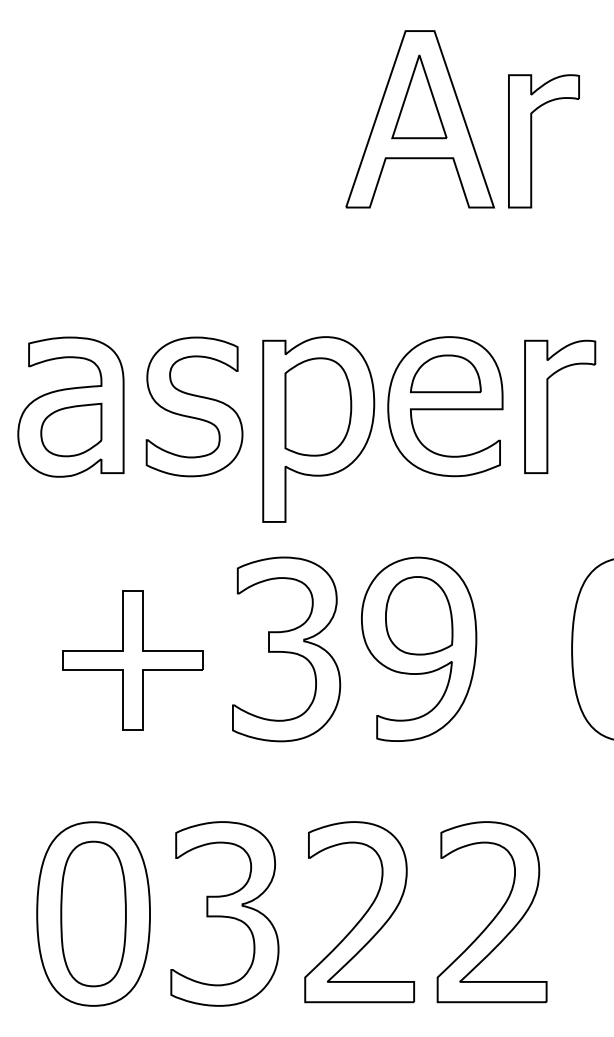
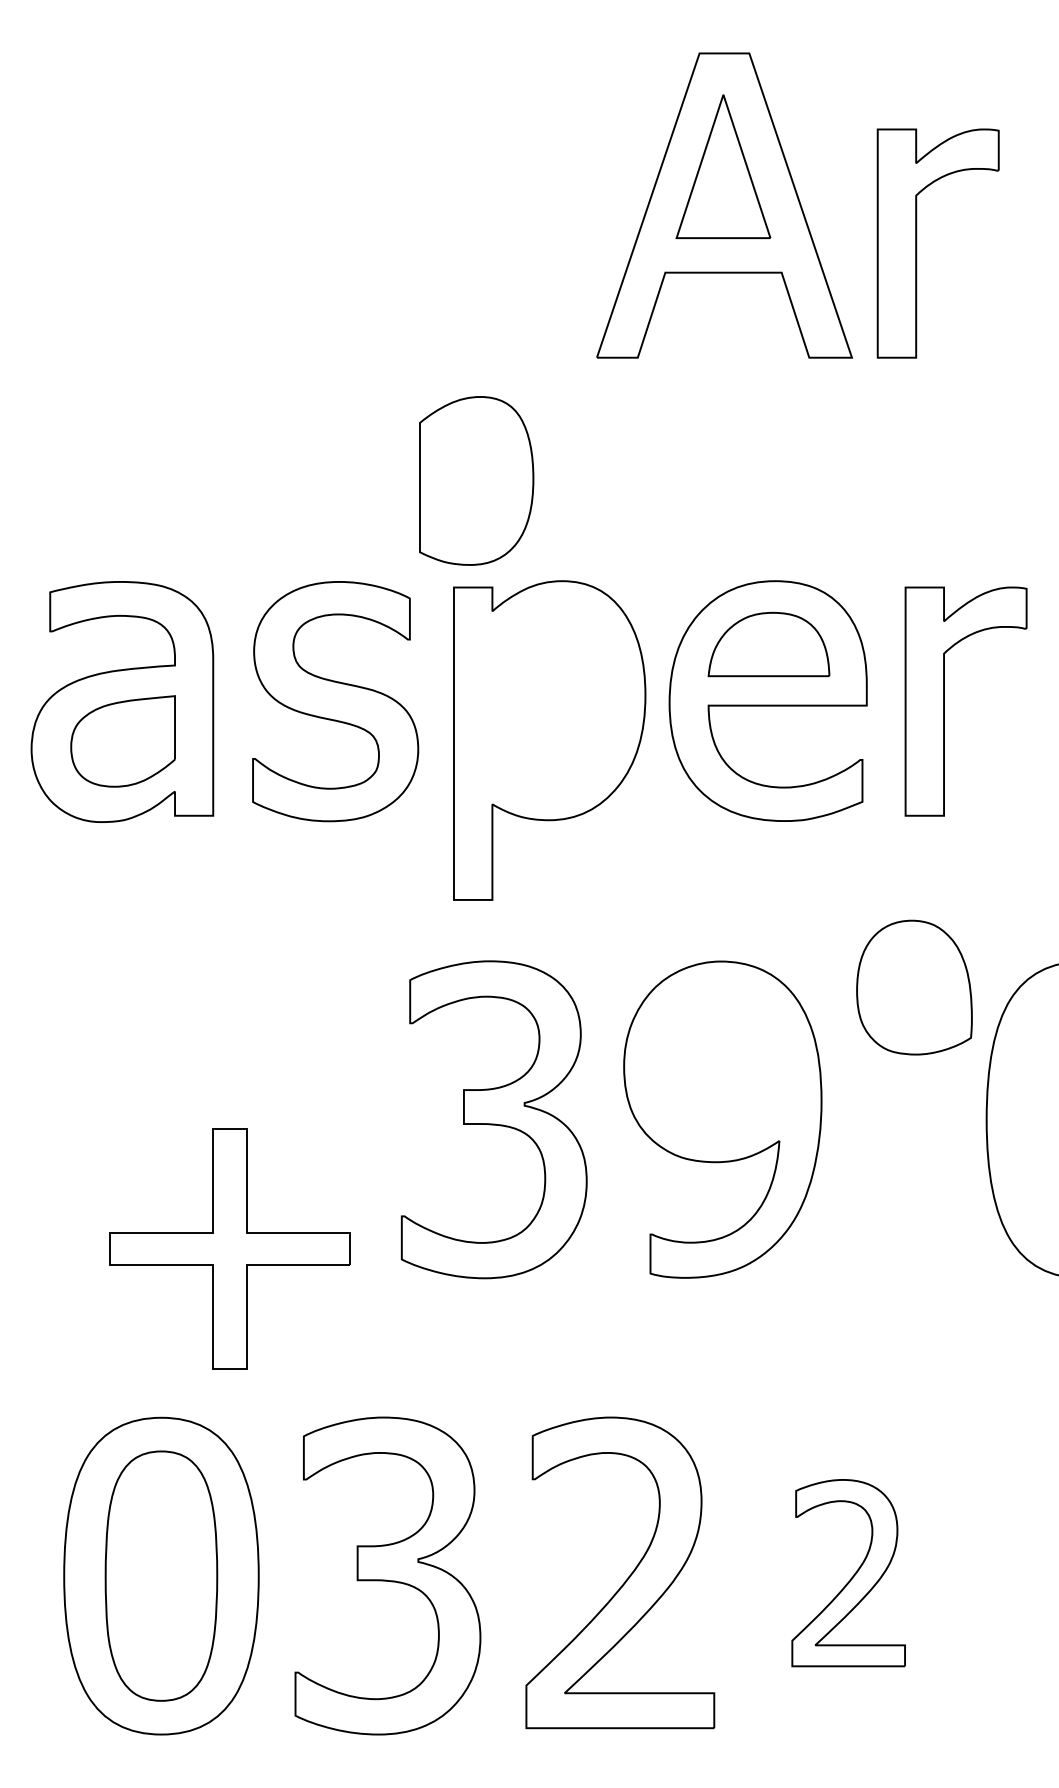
part: (318, 406) -> (476, 480), moved
part: (419, 615) -> (914, 987), moved
part: (132, 660) -> (228, 1249), moved
part: (491, 912) -> (847, 1573), size x0.6

